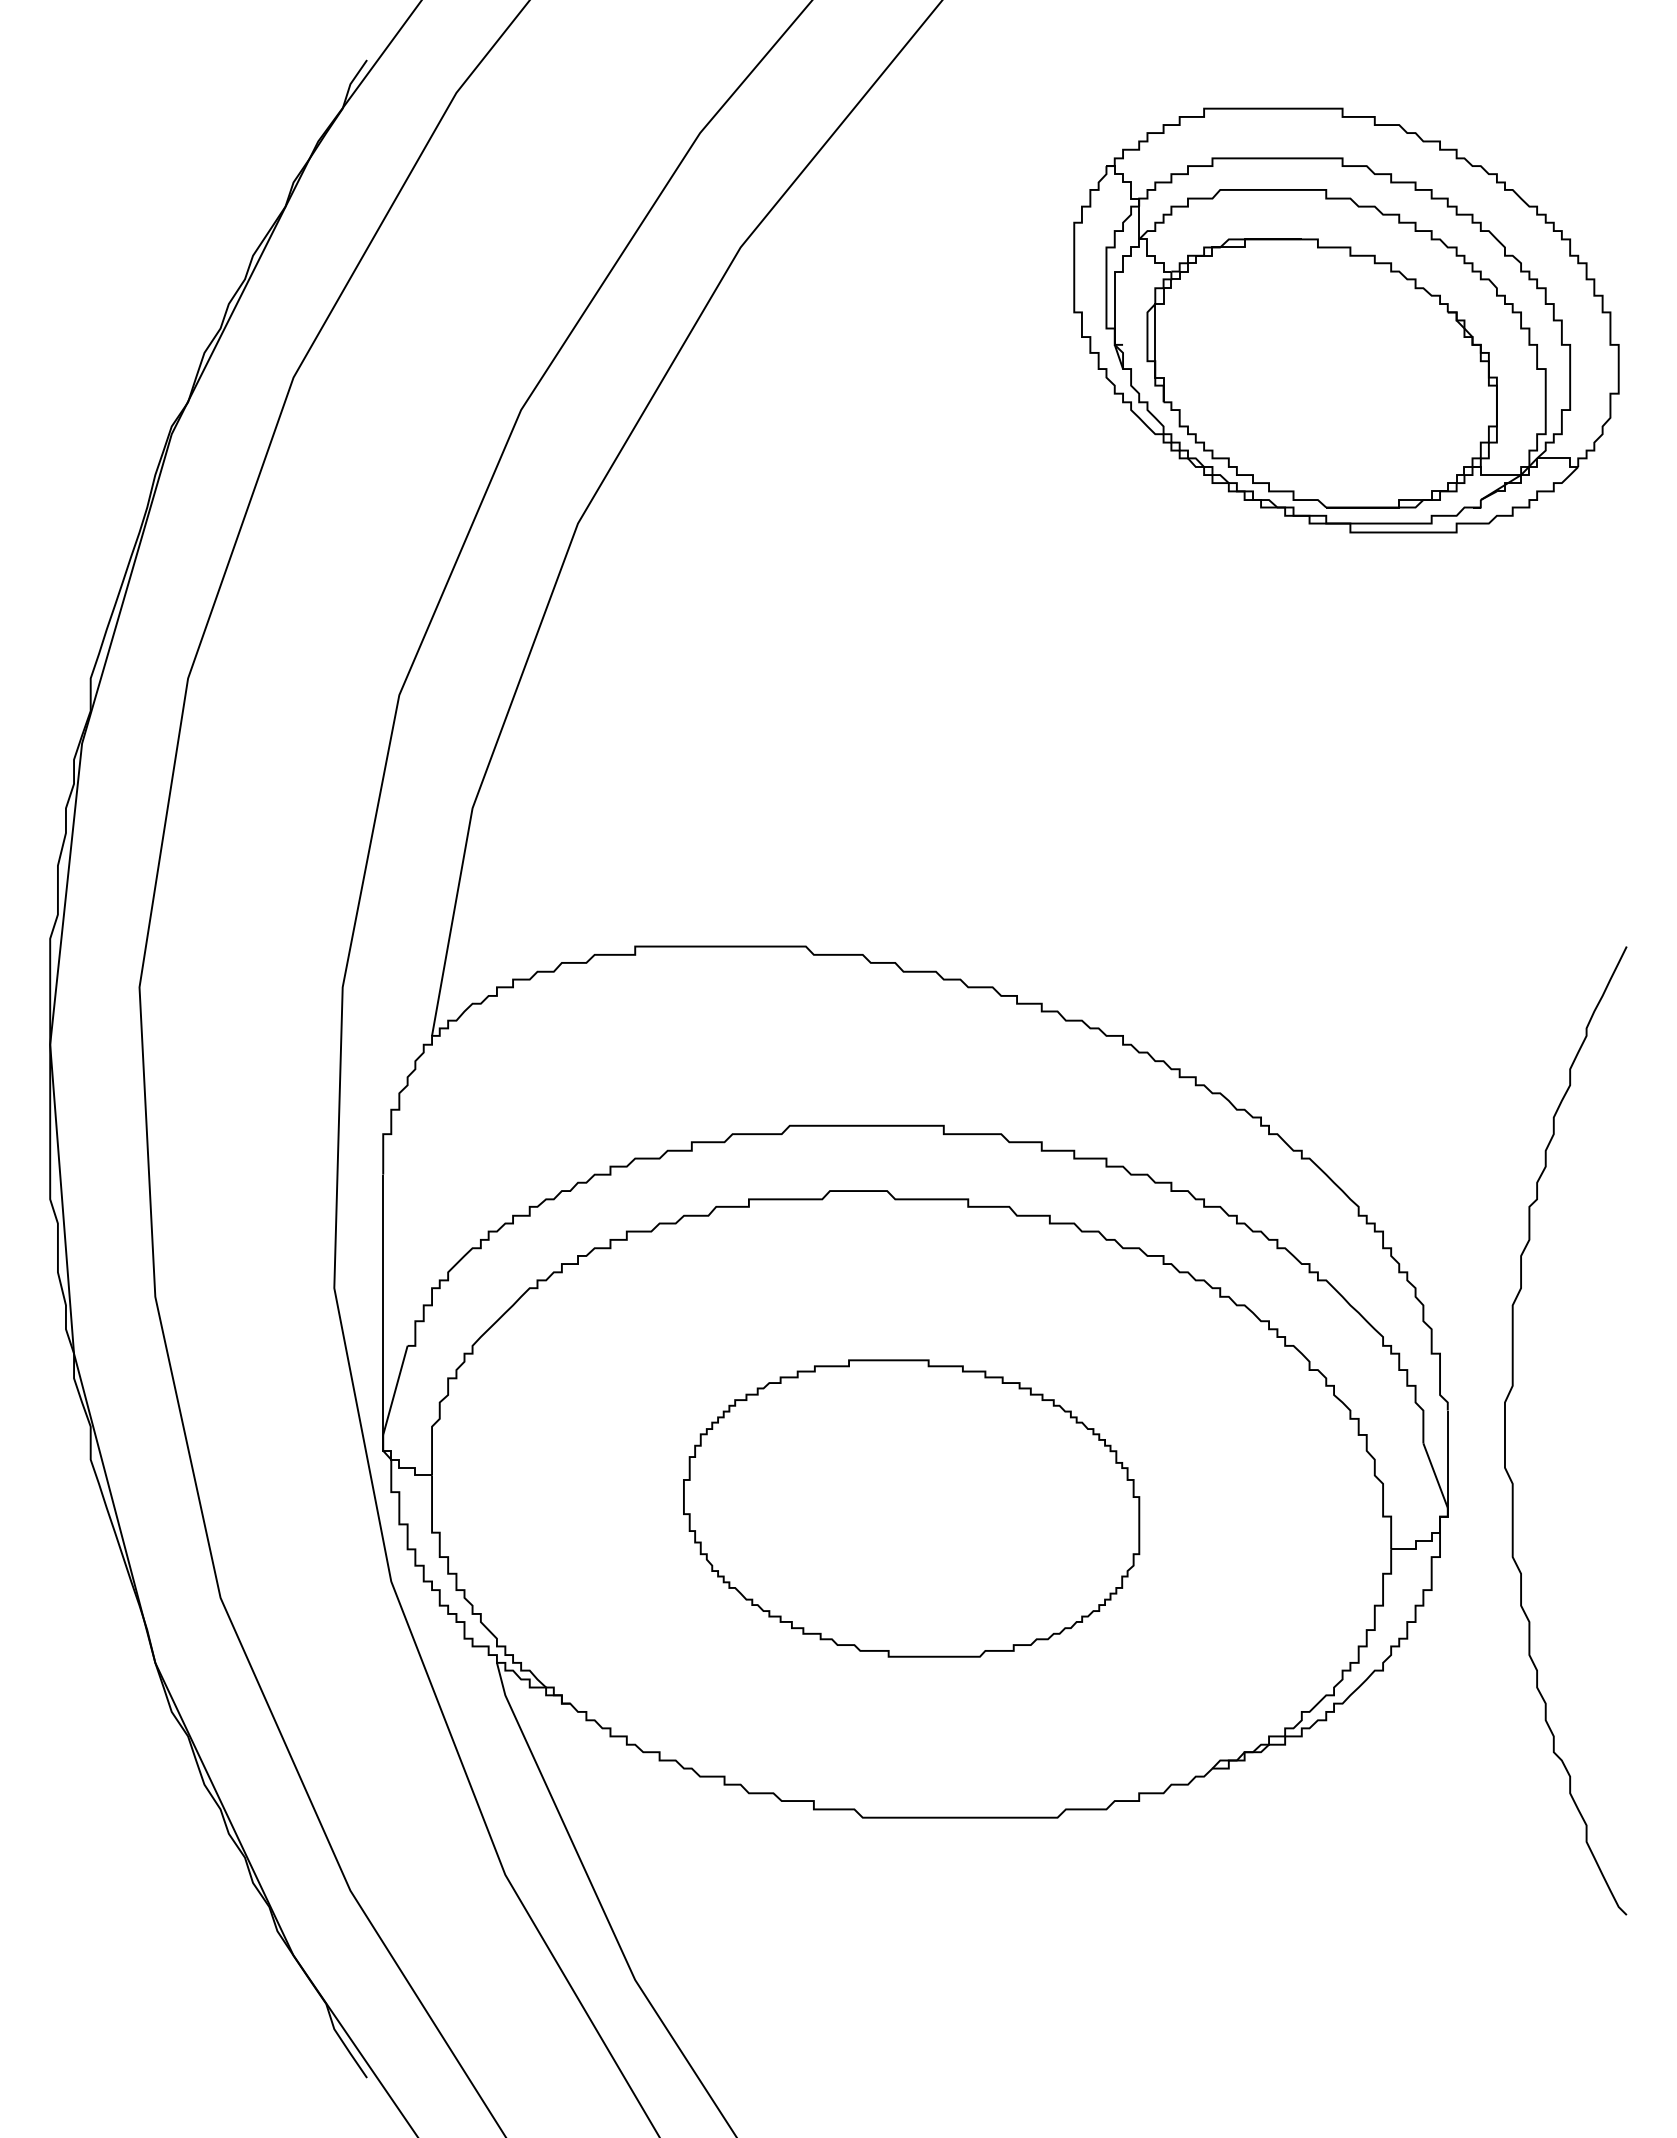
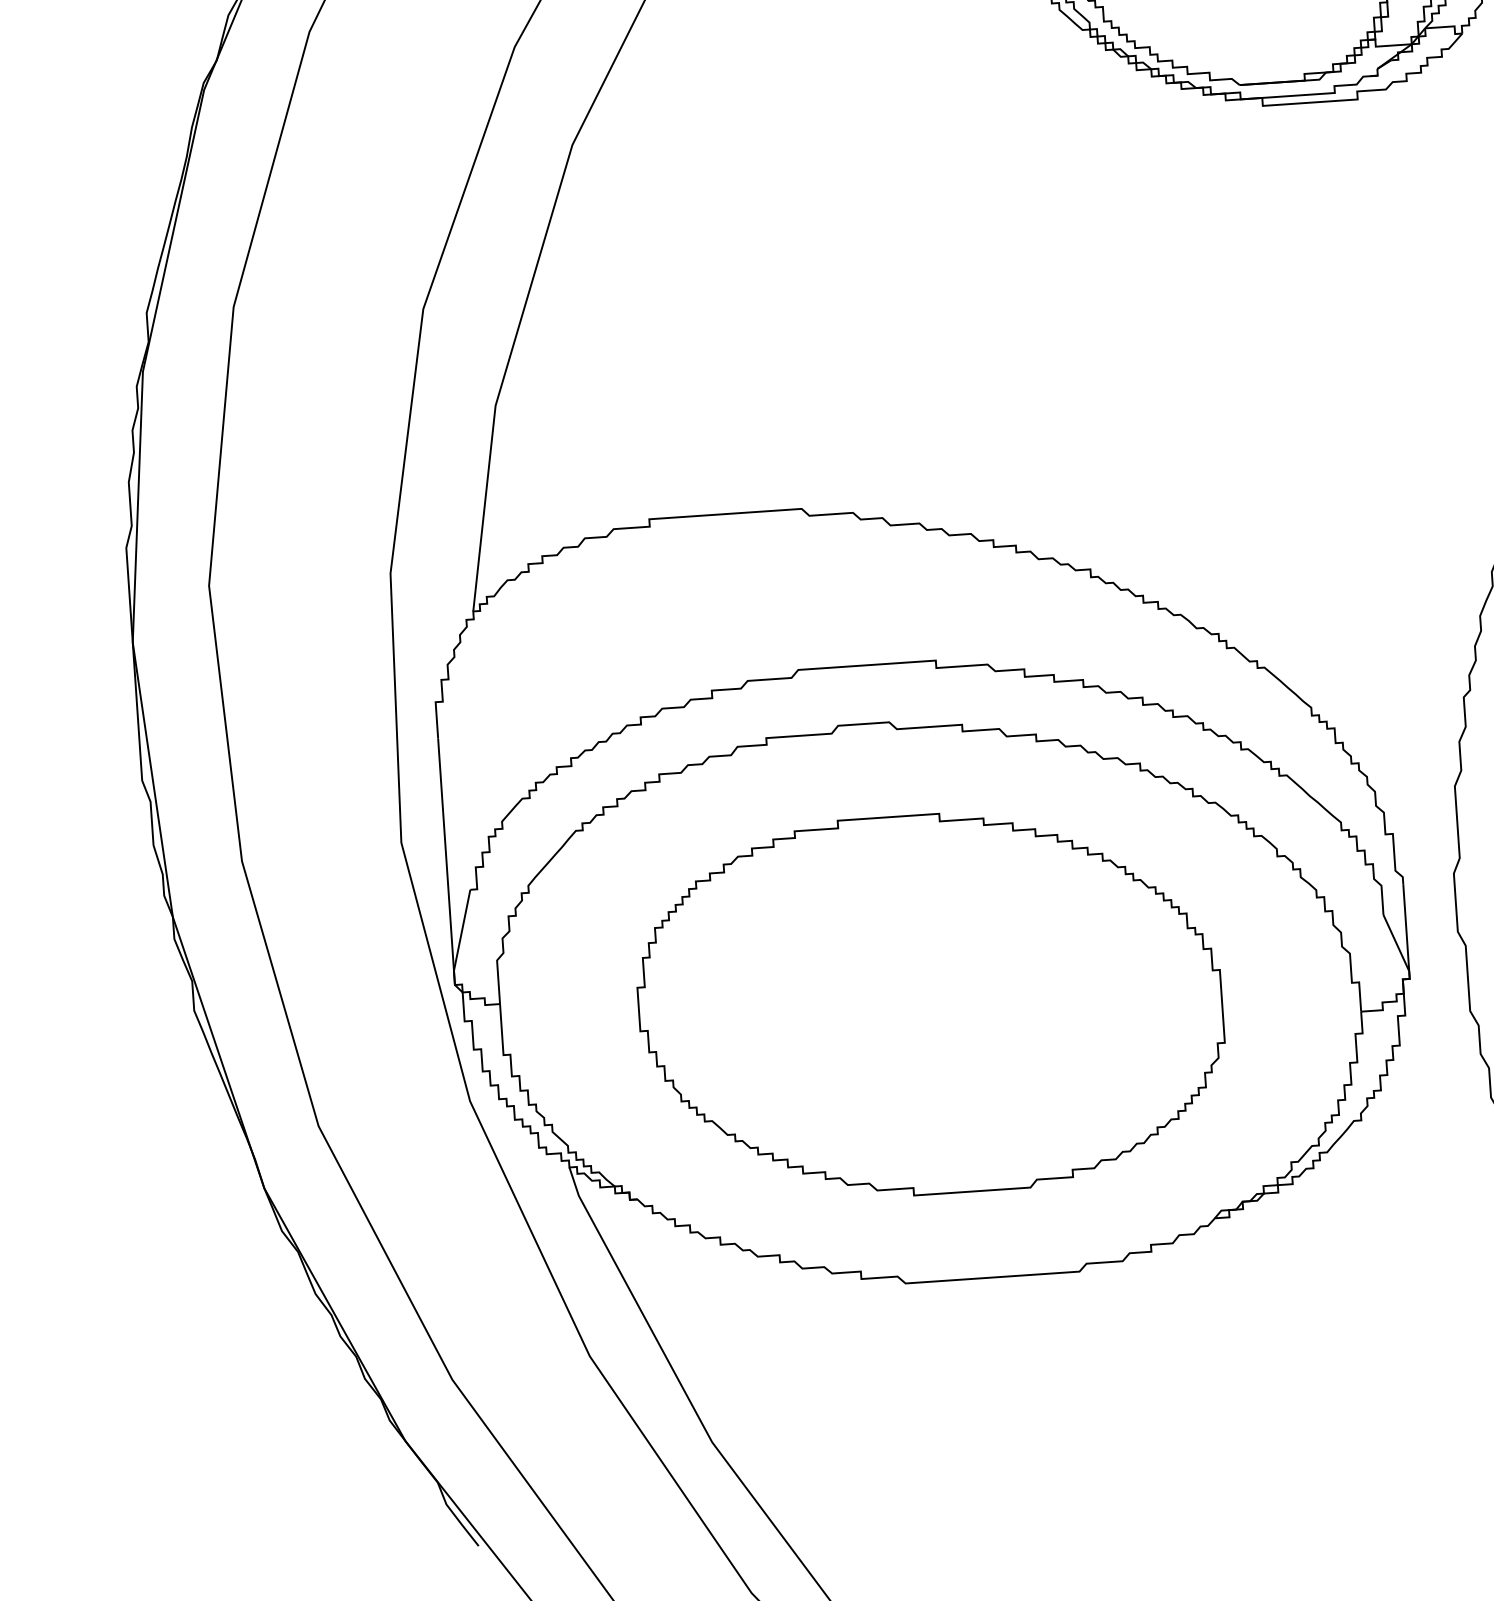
part: (911, 1508) -> (930, 1004), size x1.43

